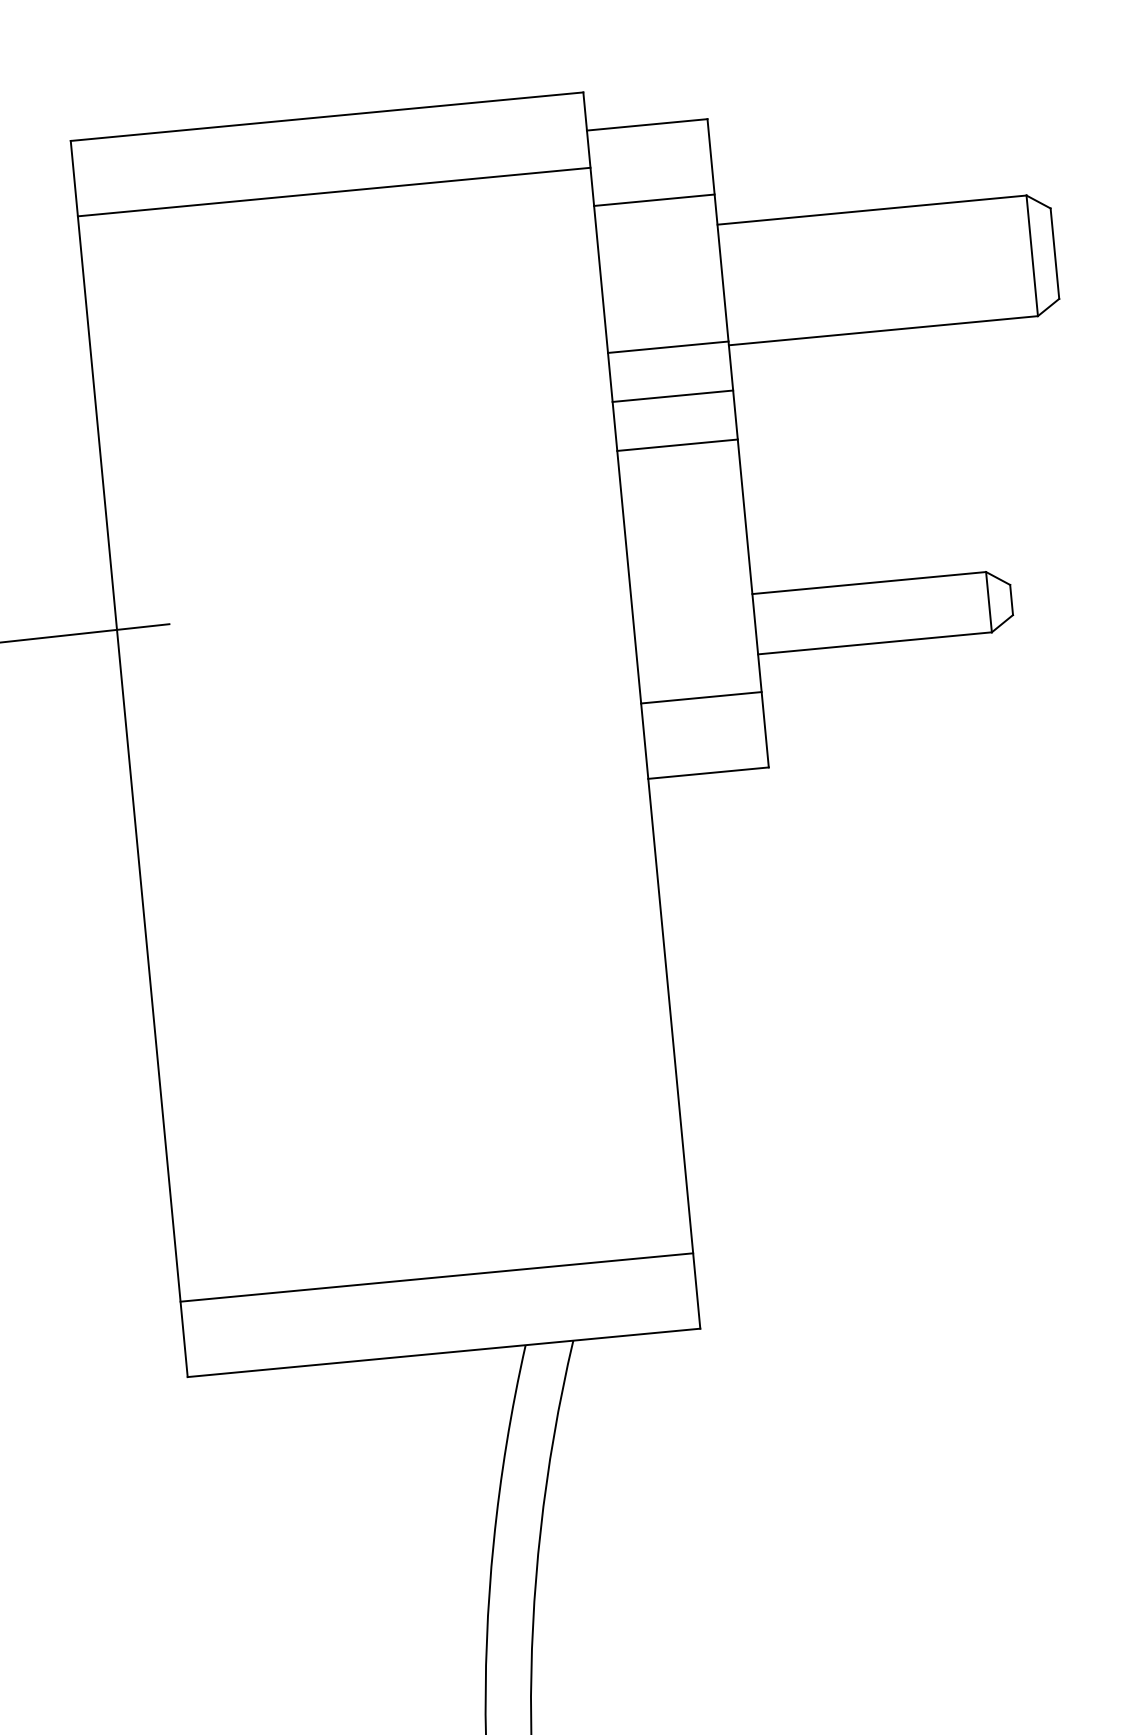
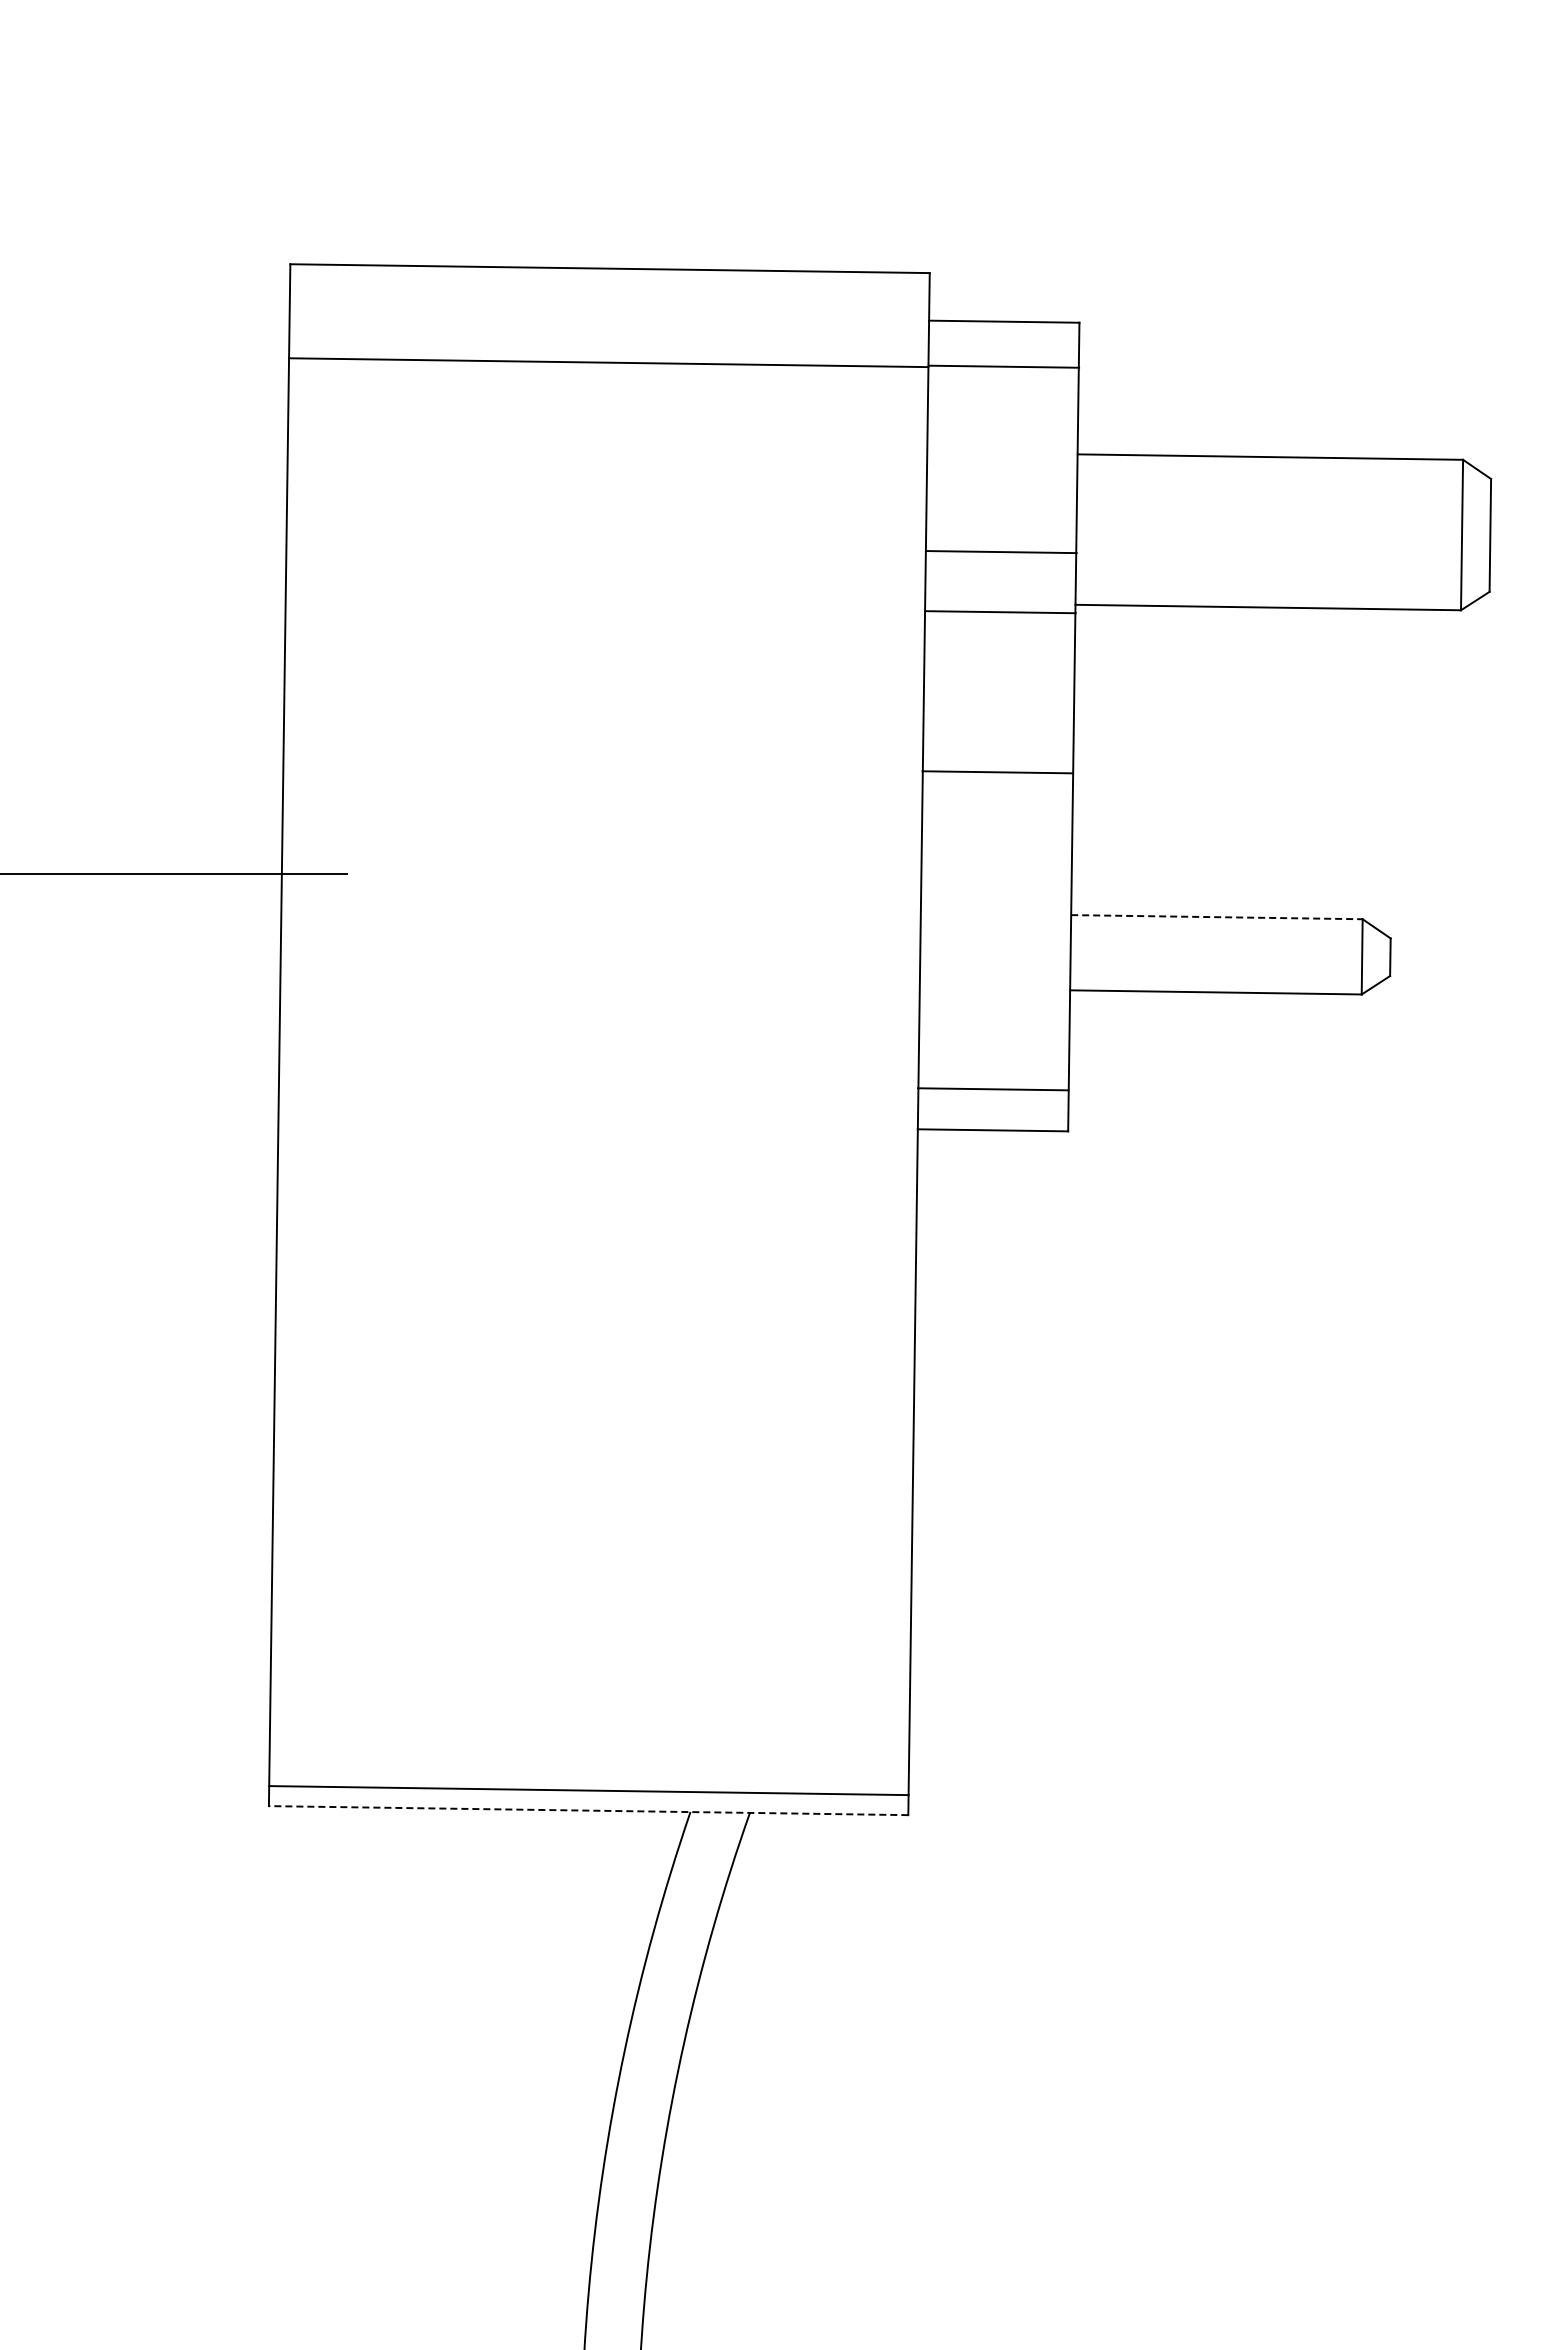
line: (653, 200) -> (1003, 366), moved
line: (668, 347) -> (1001, 552), moved
line: (672, 396) -> (1000, 612), moved
line: (677, 445) -> (997, 772), moved
line: (868, 583) -> (1216, 917), solid -> dashed
line: (701, 697) -> (993, 1089), moved
line: (436, 1277) -> (588, 1790), moved
line: (443, 1352) -> (588, 1810), solid -> dashed

